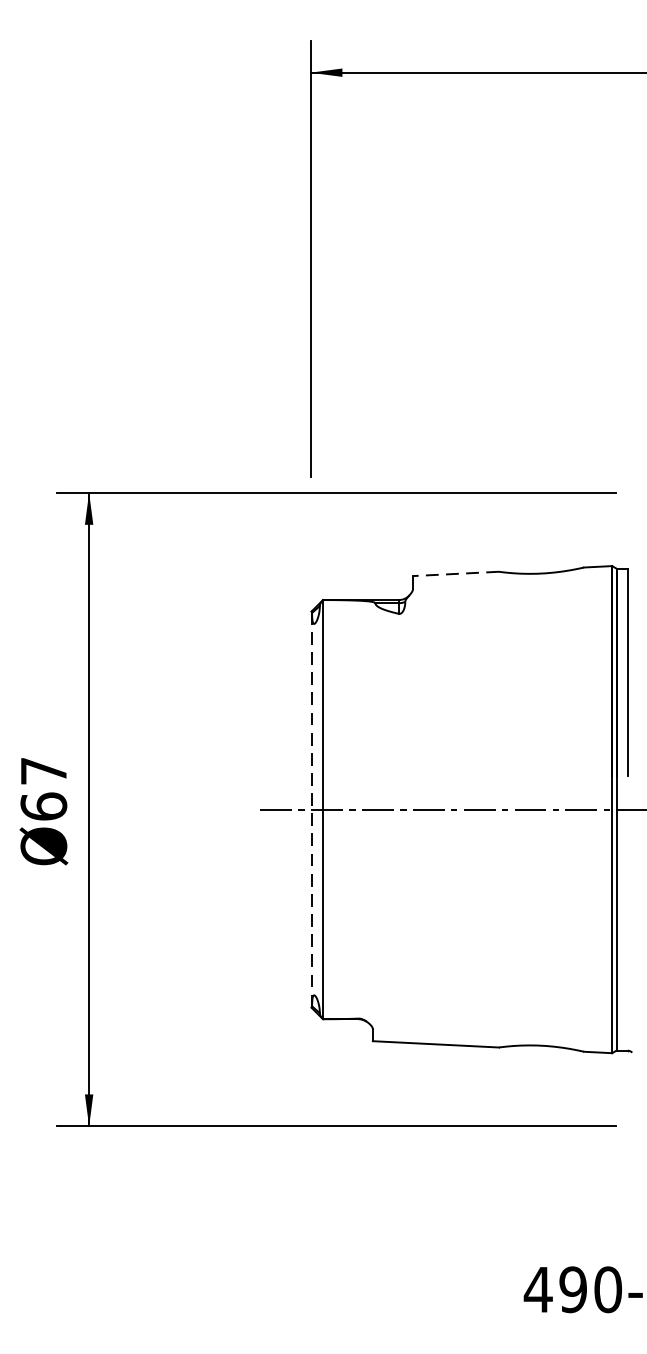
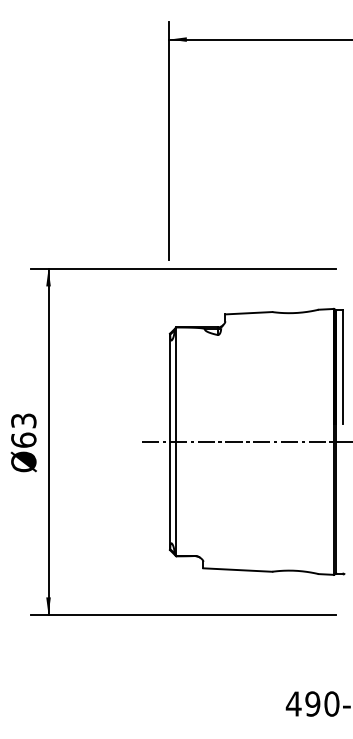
line: (455, 574) -> (248, 313), dashed -> solid
text: (43, 770) -> (23, 420), Ø67 -> Ø63
line: (310, 808) -> (169, 441), dashed -> solid

